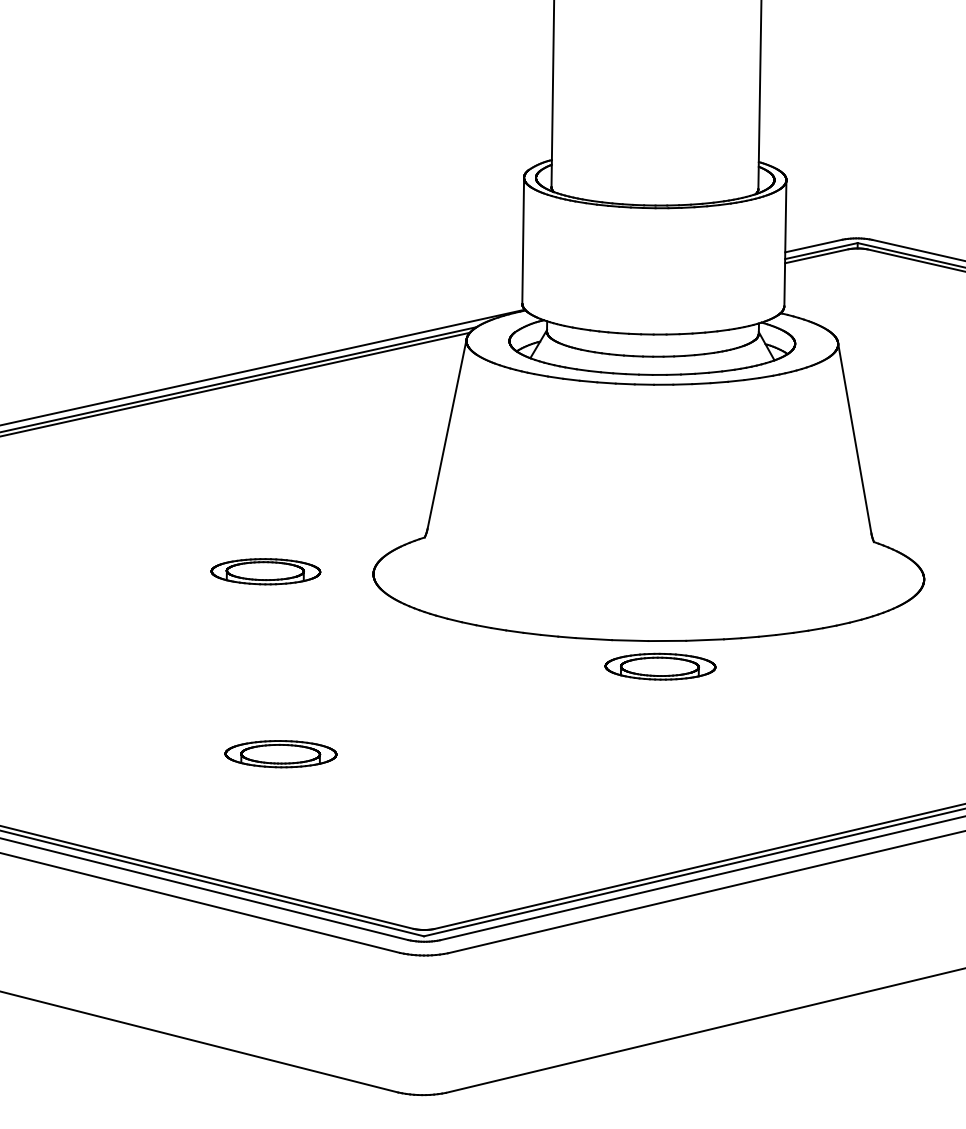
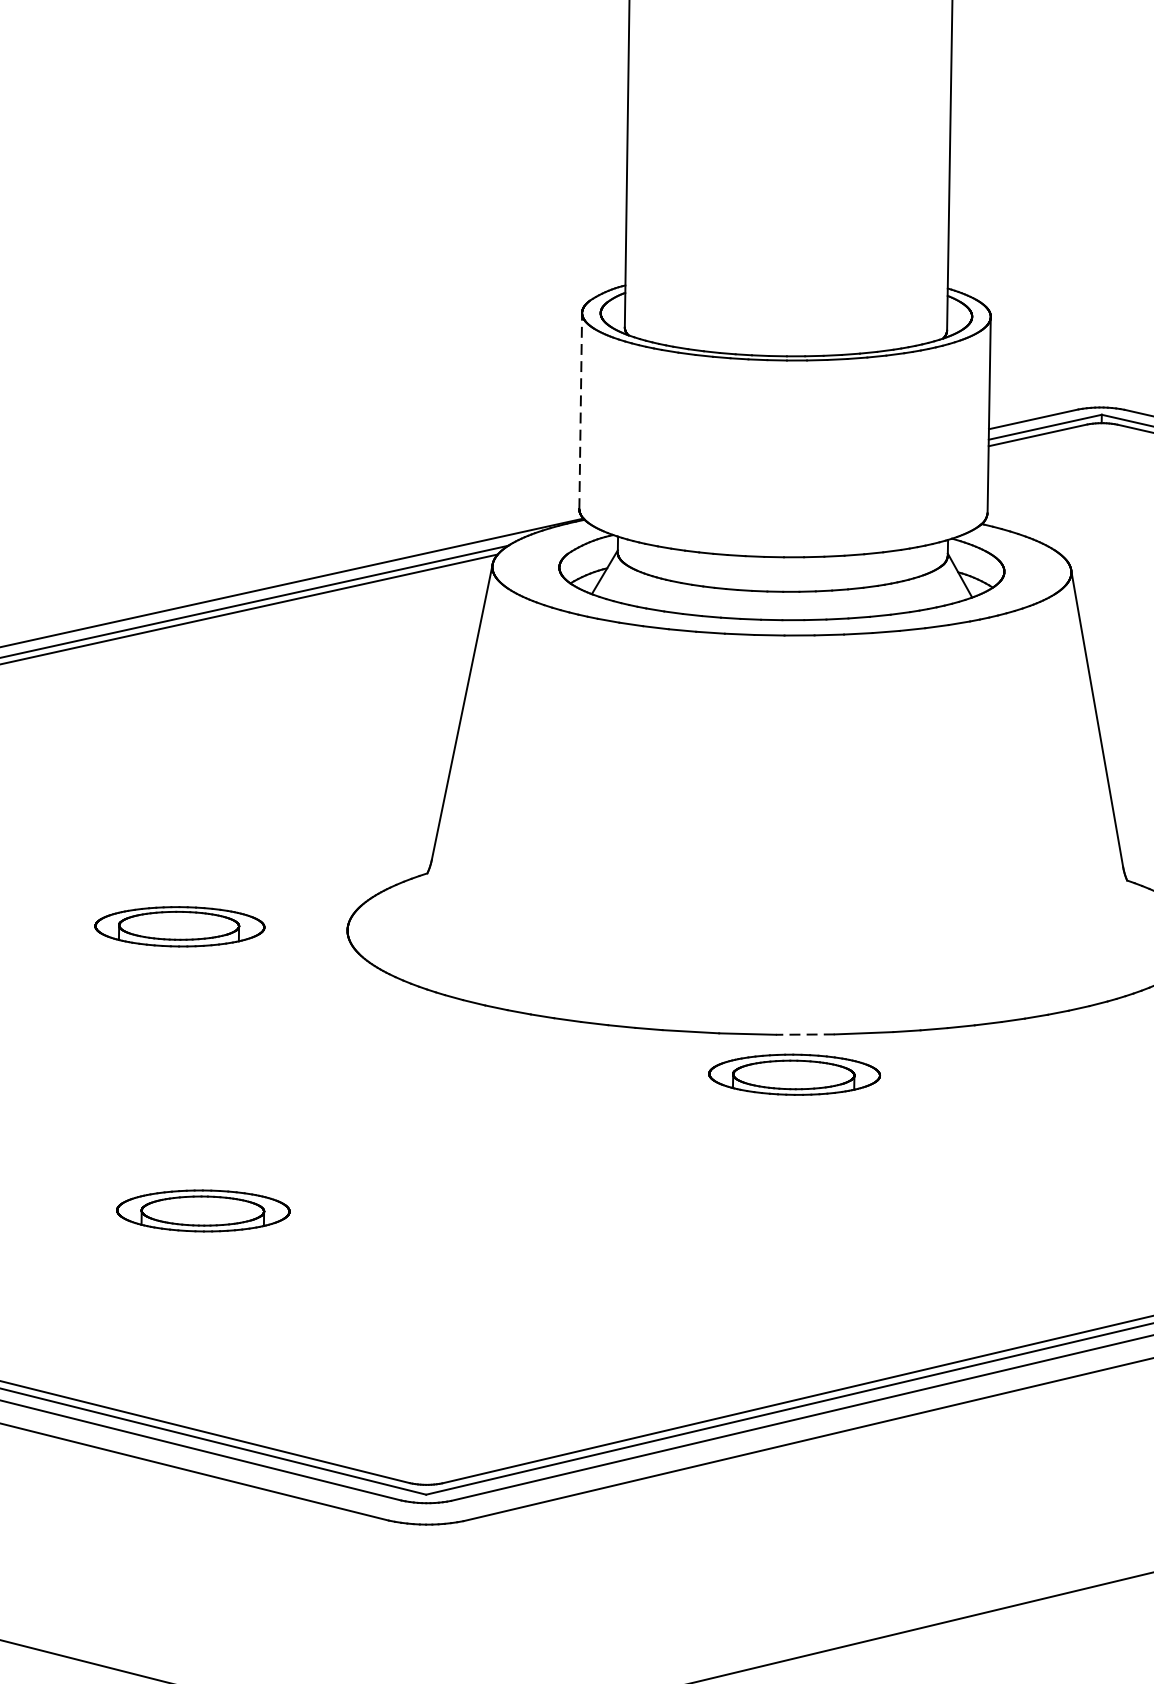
line: (523, 240) -> (581, 410), solid -> dashed
line: (667, 640) -> (805, 1033), solid -> dashed

